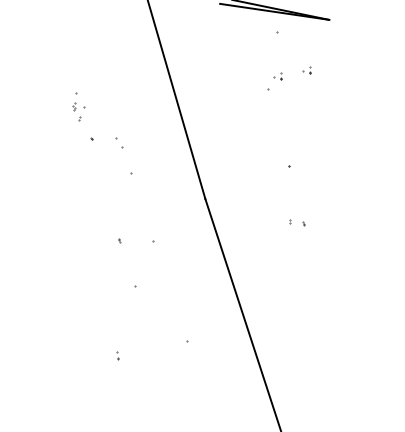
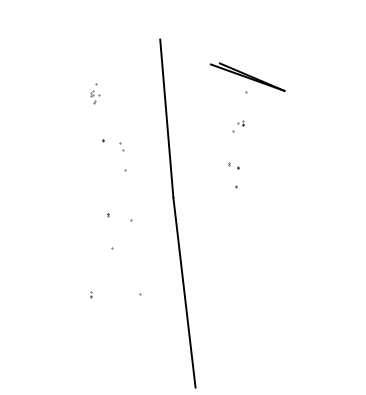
part: (306, 71) -> (261, 123), removed
part: (78, 105) -> (95, 93), moved
part: (296, 221) -> (233, 165), moved

